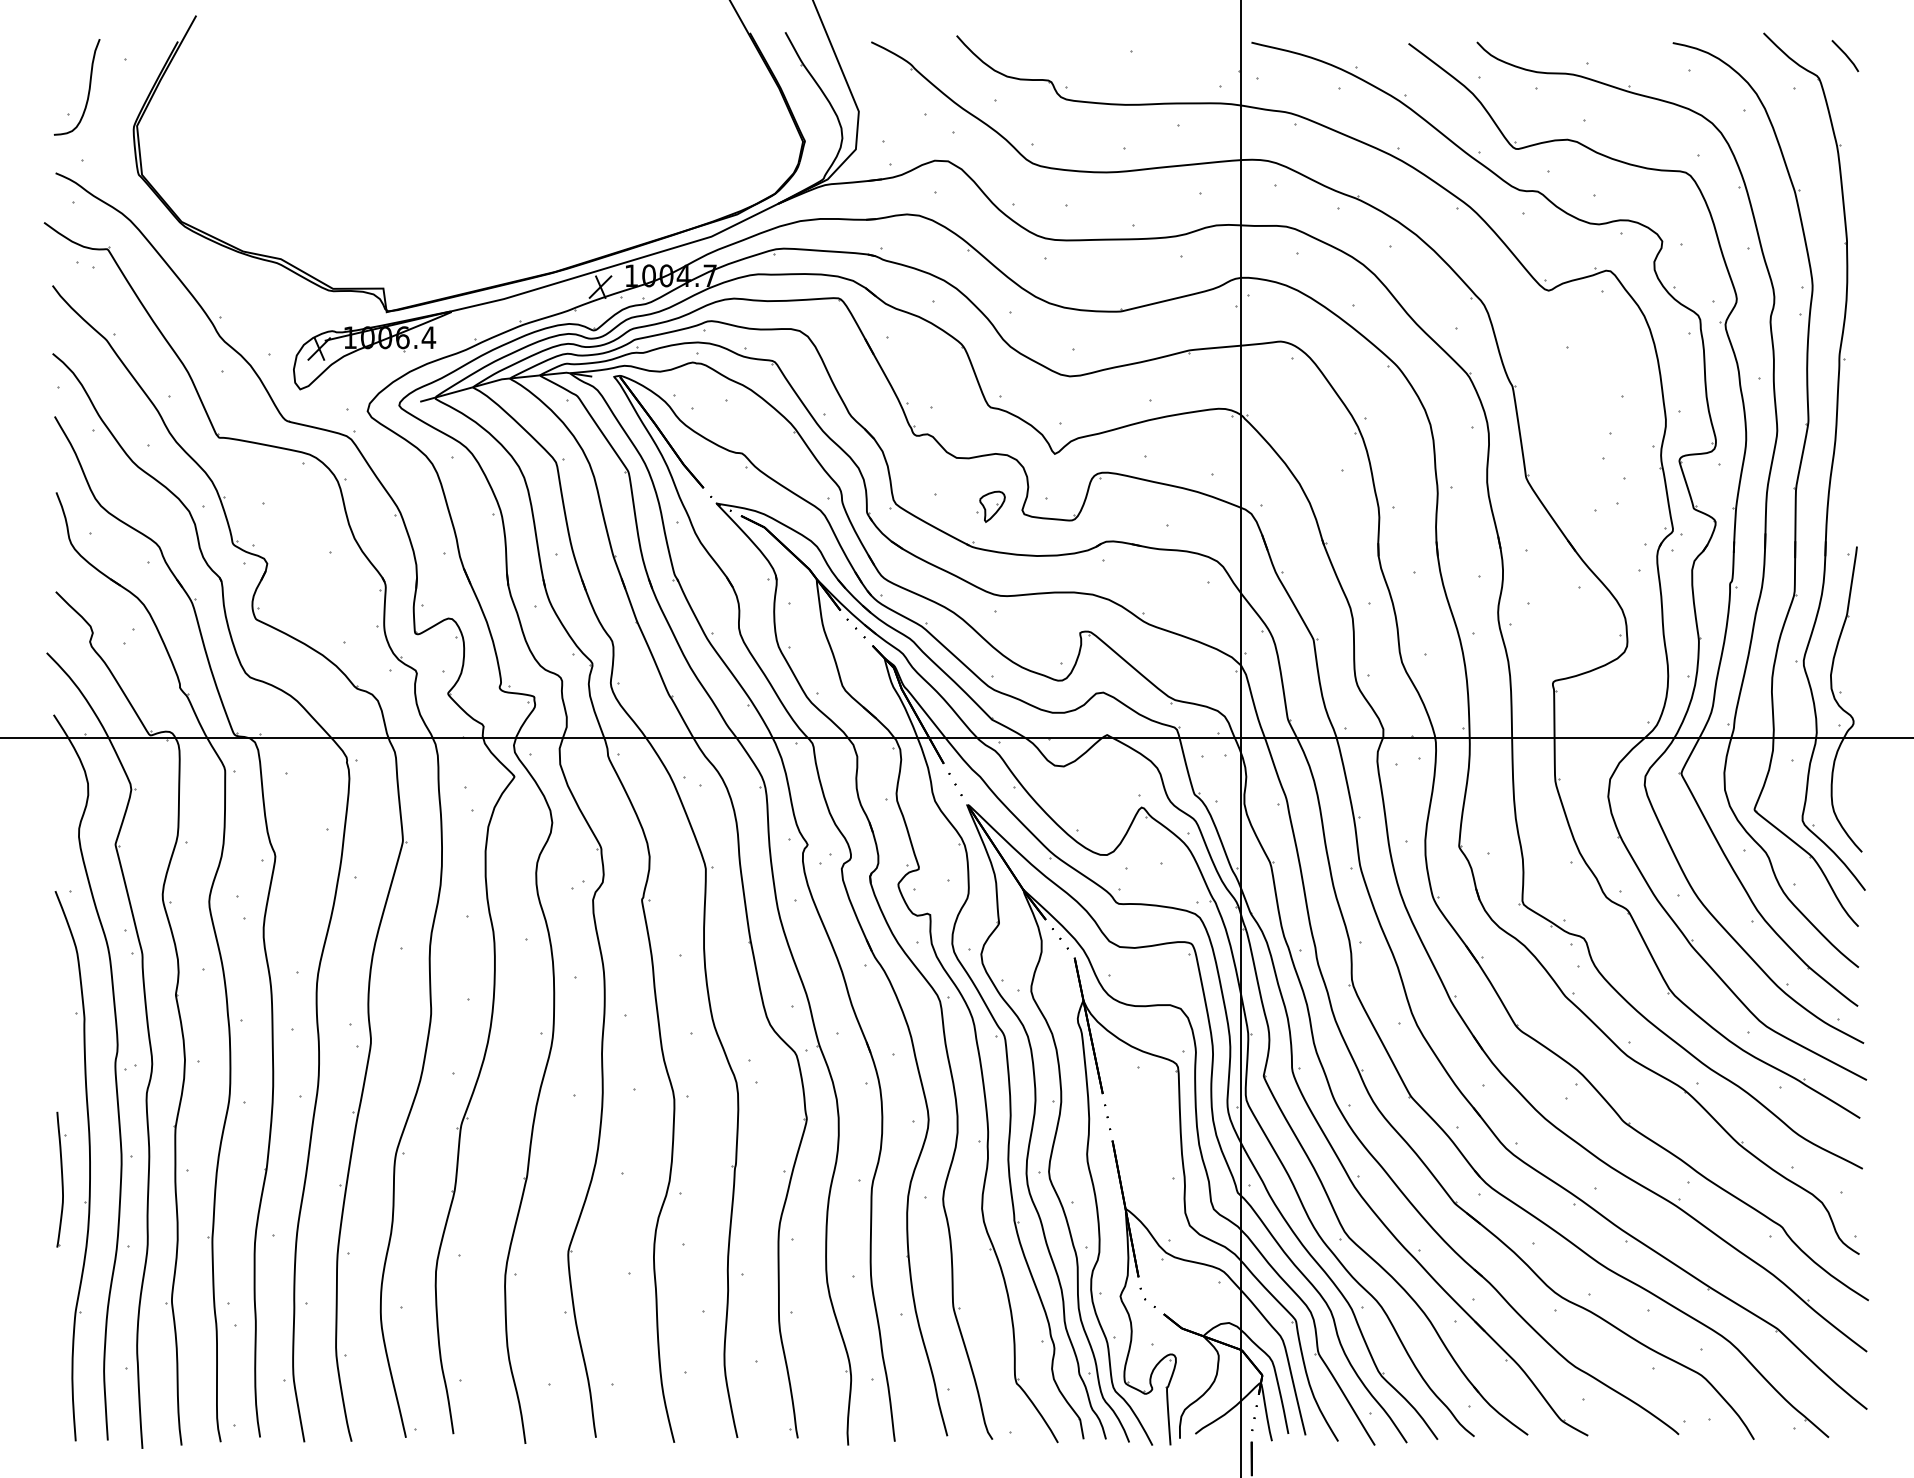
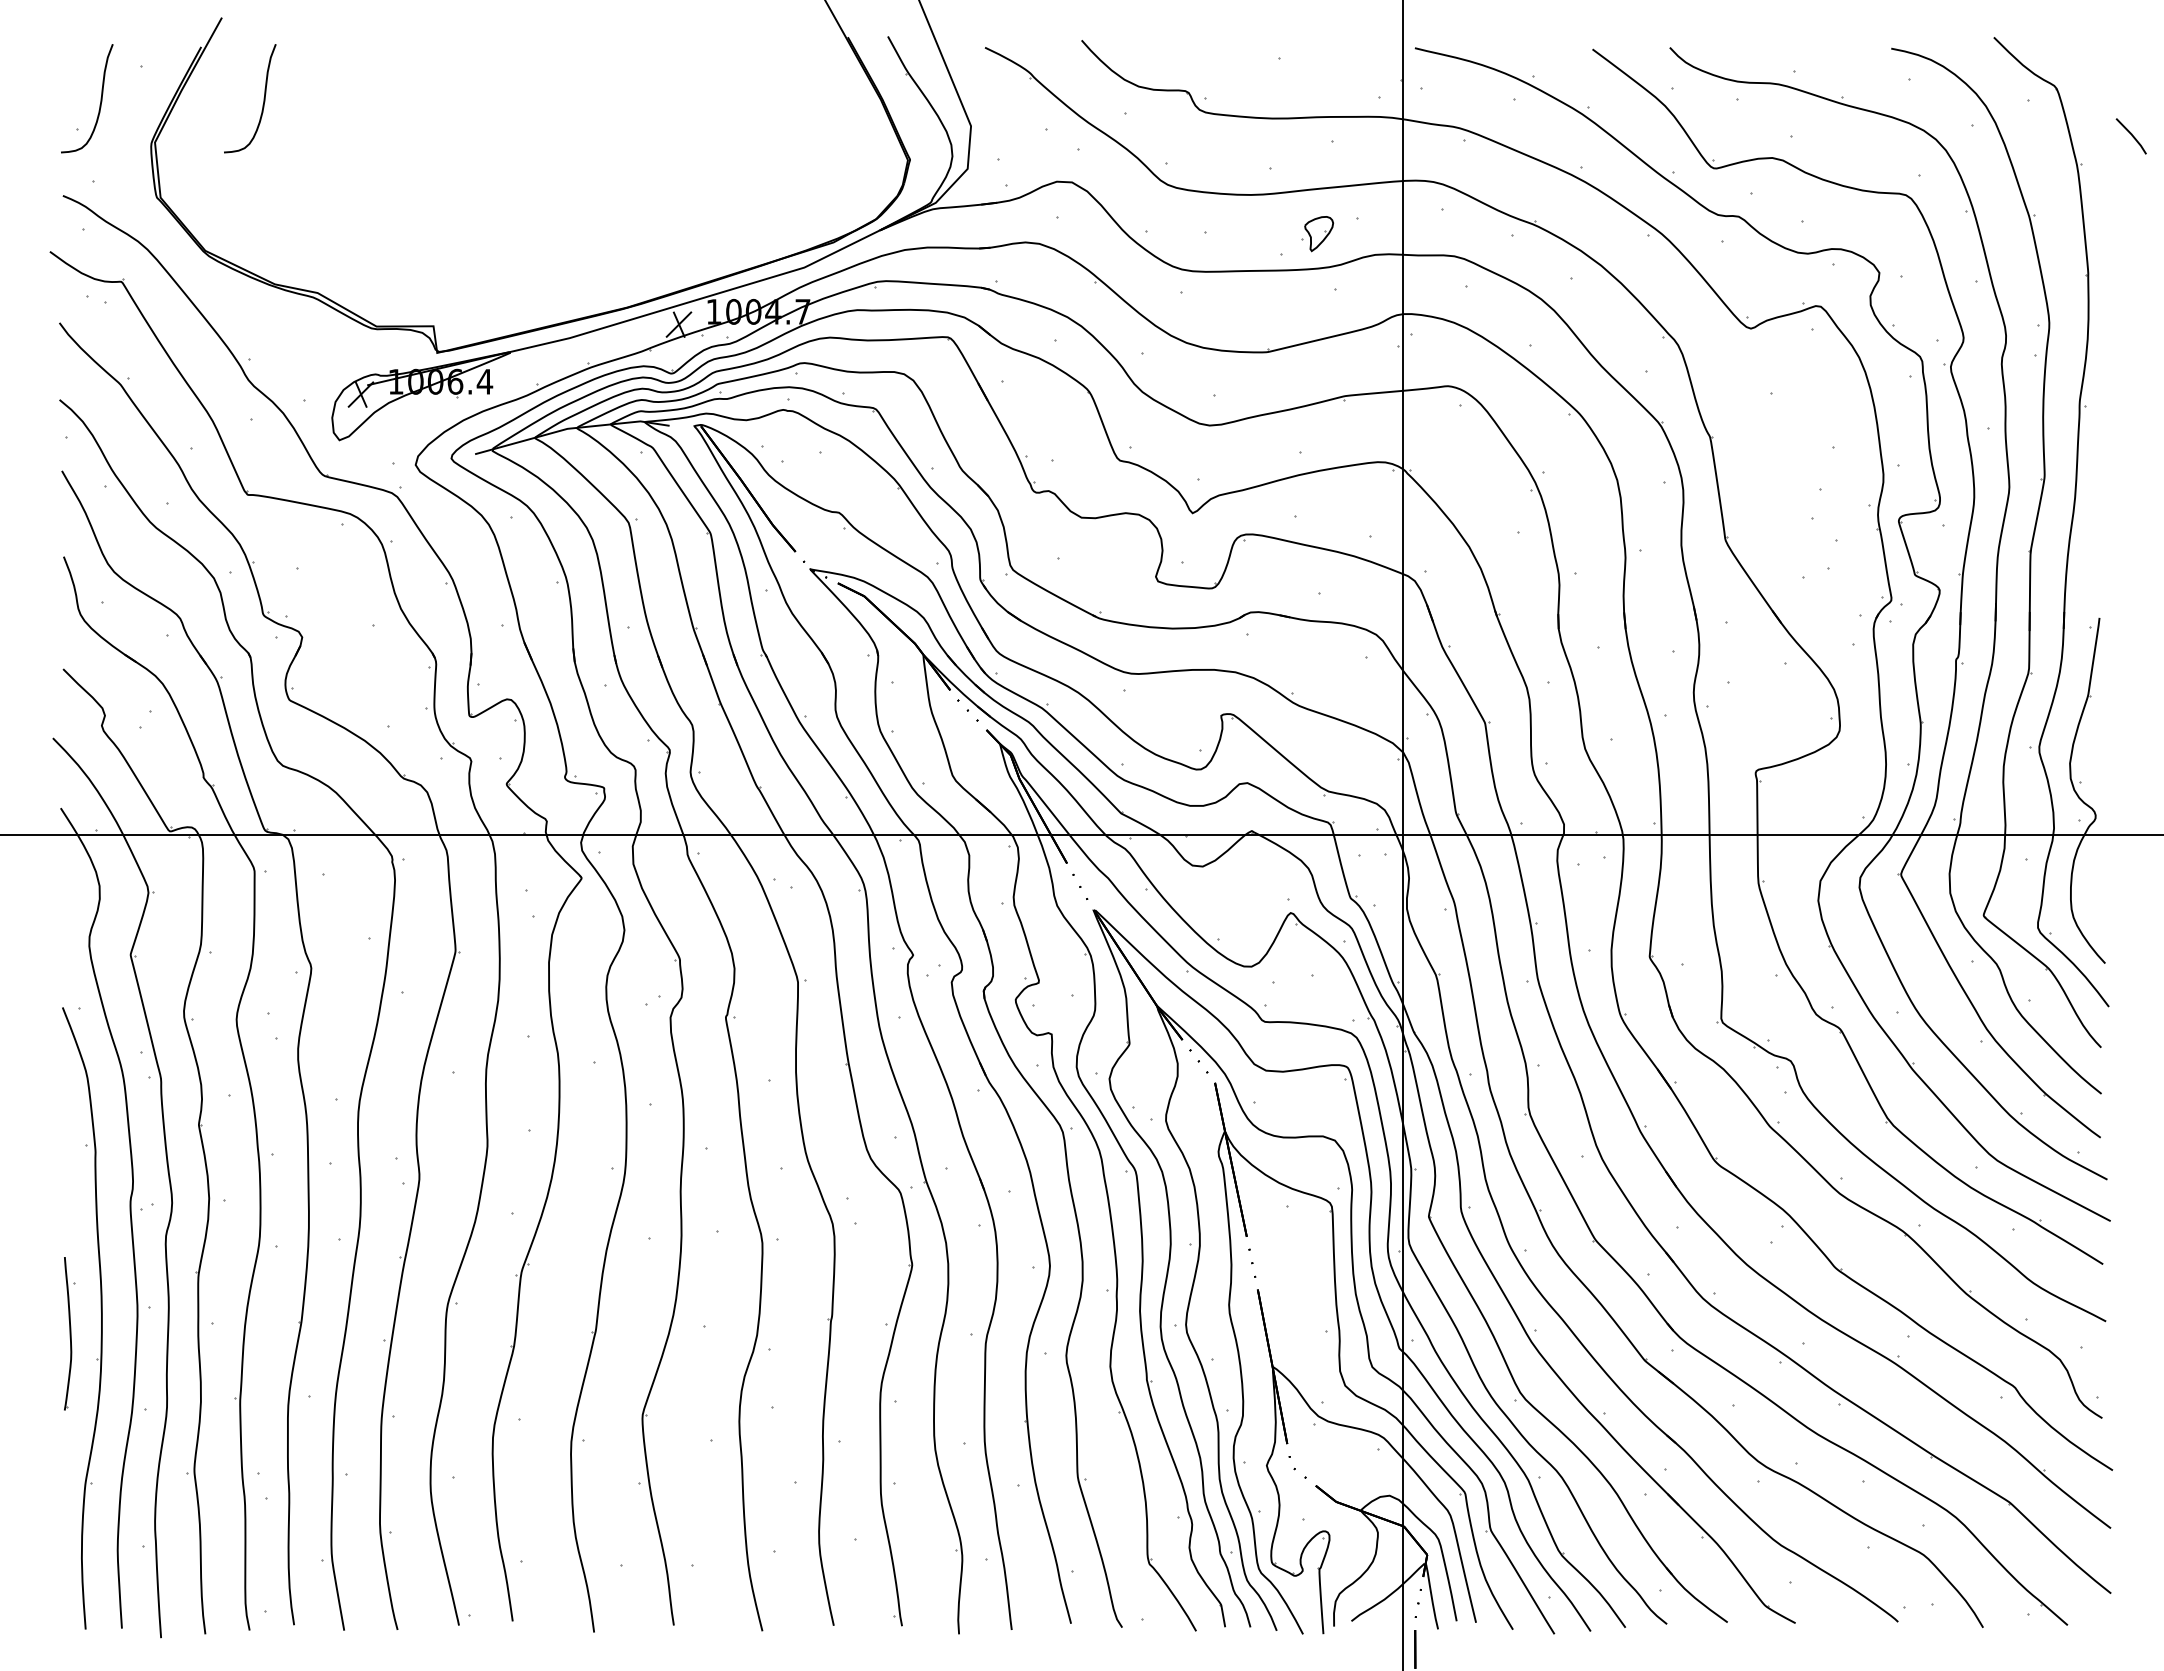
line: (1845, 55) -> (2131, 135), moved
curve: (233, 87) -> (263, 98), added
part: (991, 507) -> (1317, 234), moved

